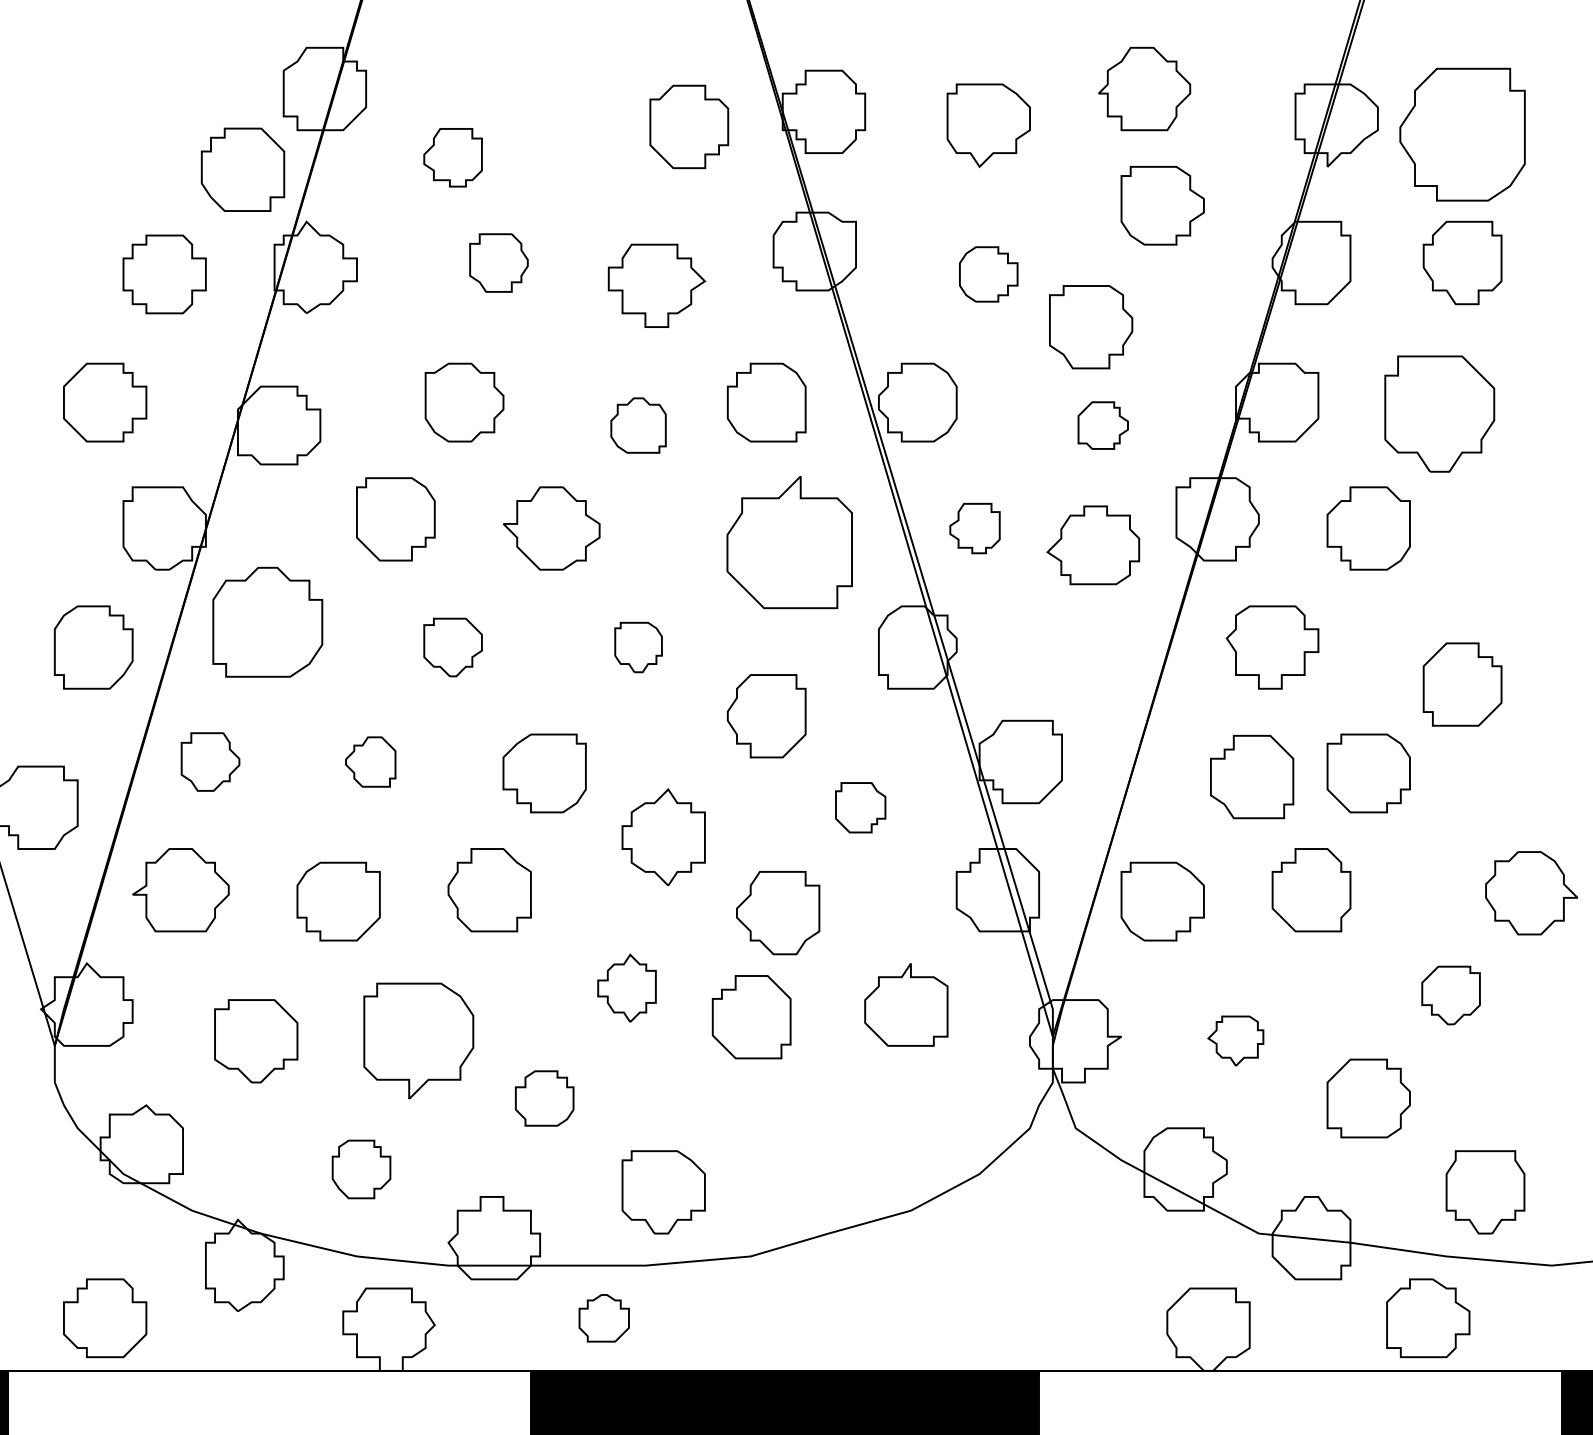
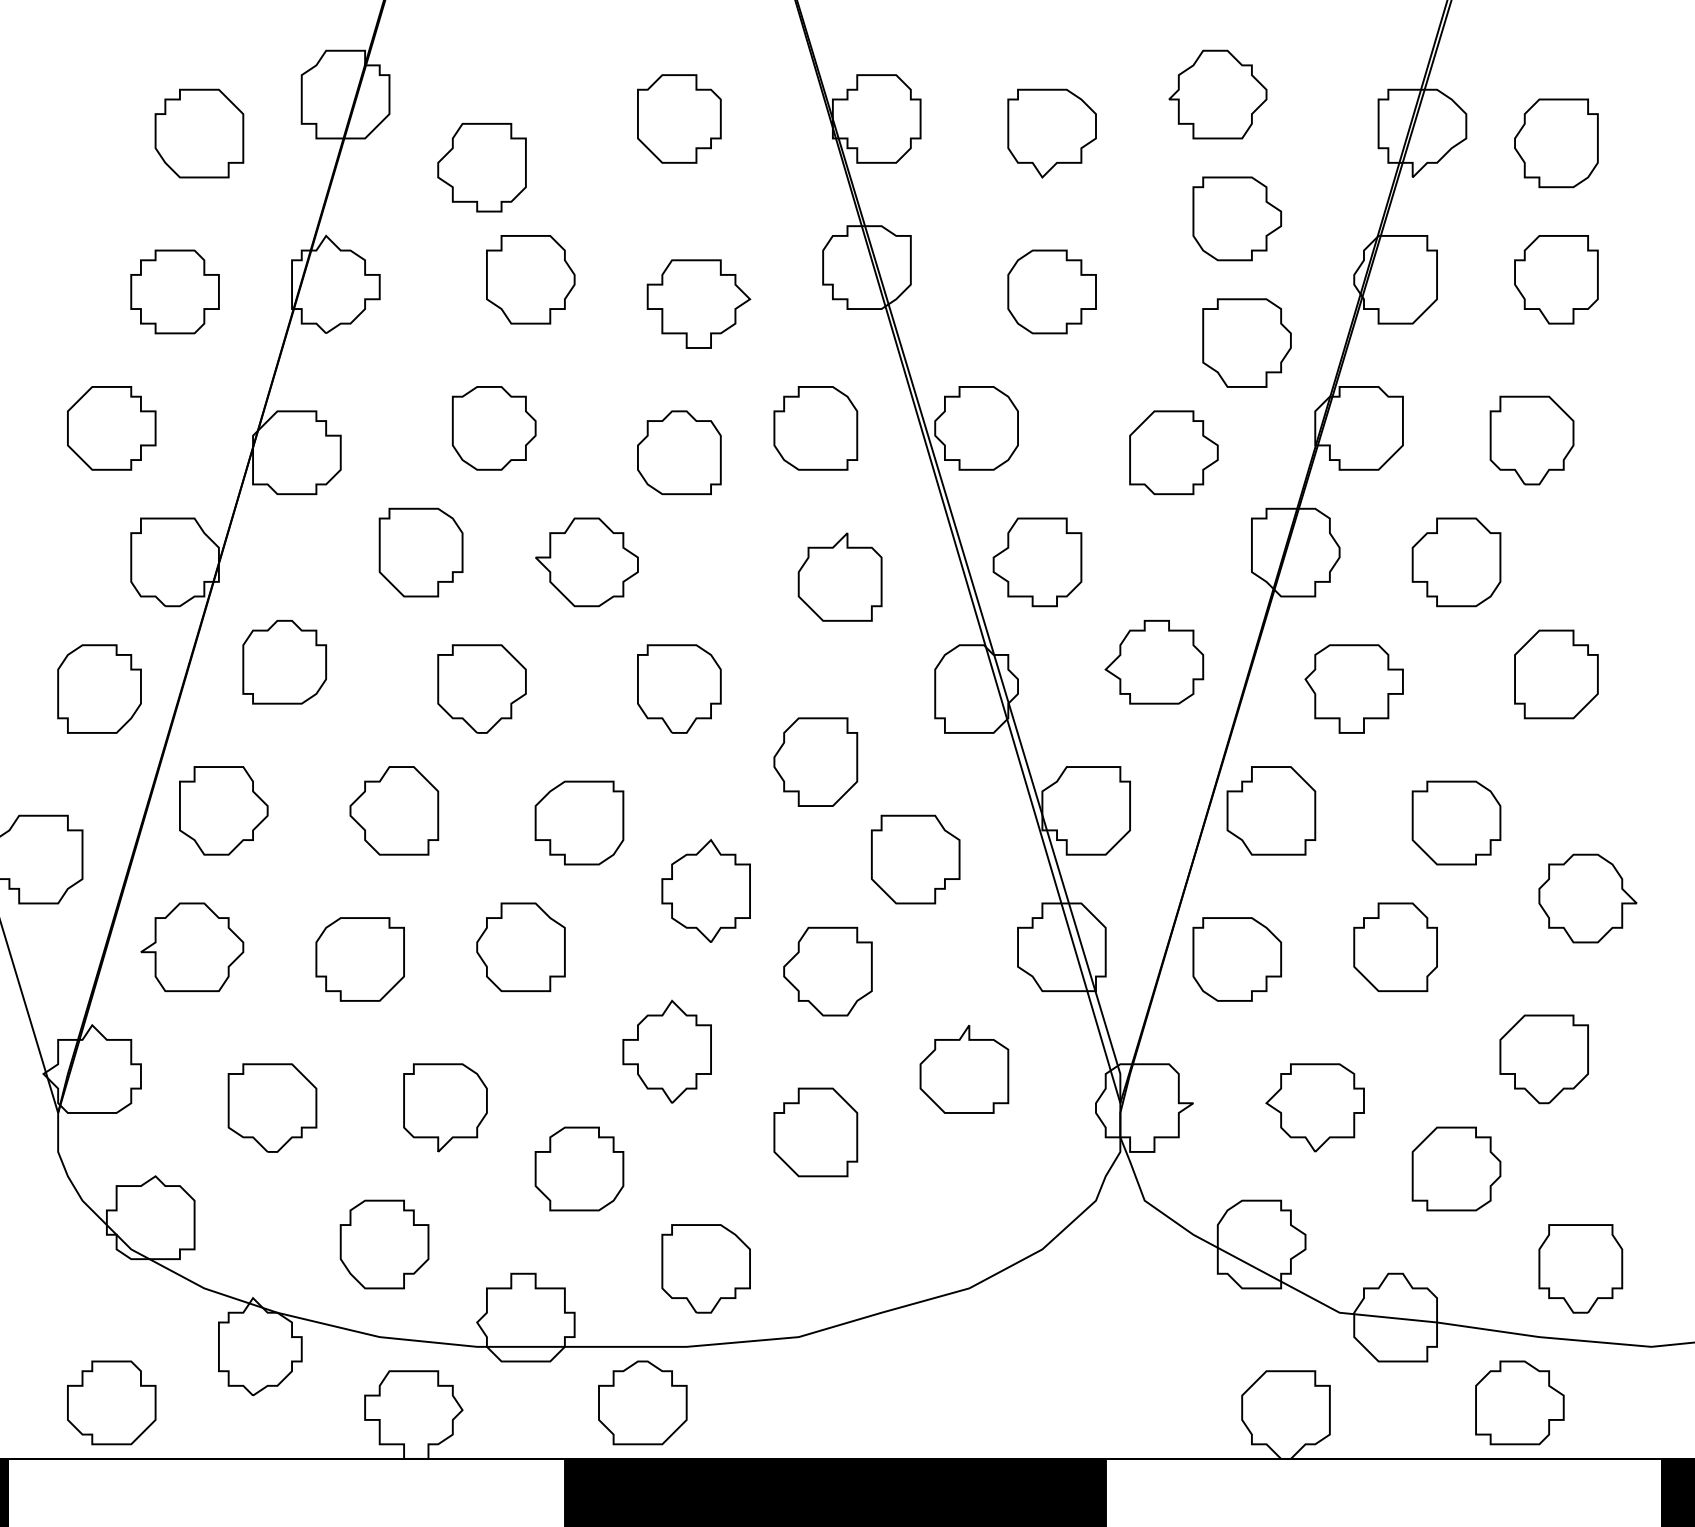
part: (689, 126) -> (679, 118), moved
part: (1462, 134) -> (1556, 143), size x0.62
part: (452, 157) -> (481, 167), size x1.43
part: (243, 169) -> (199, 133), moved
part: (498, 262) -> (530, 279), size x1.43
part: (988, 274) -> (1051, 291), size x1.43
part: (1090, 326) -> (1246, 342), moved
part: (1439, 414) -> (1531, 440), size x0.71
part: (638, 425) -> (679, 452), size x1.43
part: (1102, 425) -> (1173, 452), size x1.67
part: (975, 528) -> (1037, 562), size x1.67
part: (788, 541) -> (839, 576), size x0.62
part: (1093, 545) -> (1154, 662), moved
part: (267, 622) -> (284, 662), size x0.71
part: (452, 647) -> (481, 688), size x1.43
part: (638, 647) -> (679, 688), size x1.67
part: (1462, 684) -> (1556, 674), moved
part: (210, 761) -> (223, 810), size x1.43
part: (370, 761) -> (394, 810), size x1.67
part: (1252, 776) -> (1271, 810), moved
part: (860, 807) -> (915, 859), size x1.67
part: (1531, 893) -> (1587, 898), moved
part: (626, 988) -> (666, 1051), size x1.43
part: (1450, 995) -> (1543, 1059), size x1.43
part: (751, 1017) -> (815, 1132), moved
part: (418, 1040) -> (445, 1107), size x0.71
part: (1235, 1040) -> (1314, 1107), size x1.67
part: (544, 1098) -> (579, 1168), size x1.43
part: (361, 1169) -> (384, 1244), size x1.43
part: (603, 1317) -> (642, 1402), size x1.67

